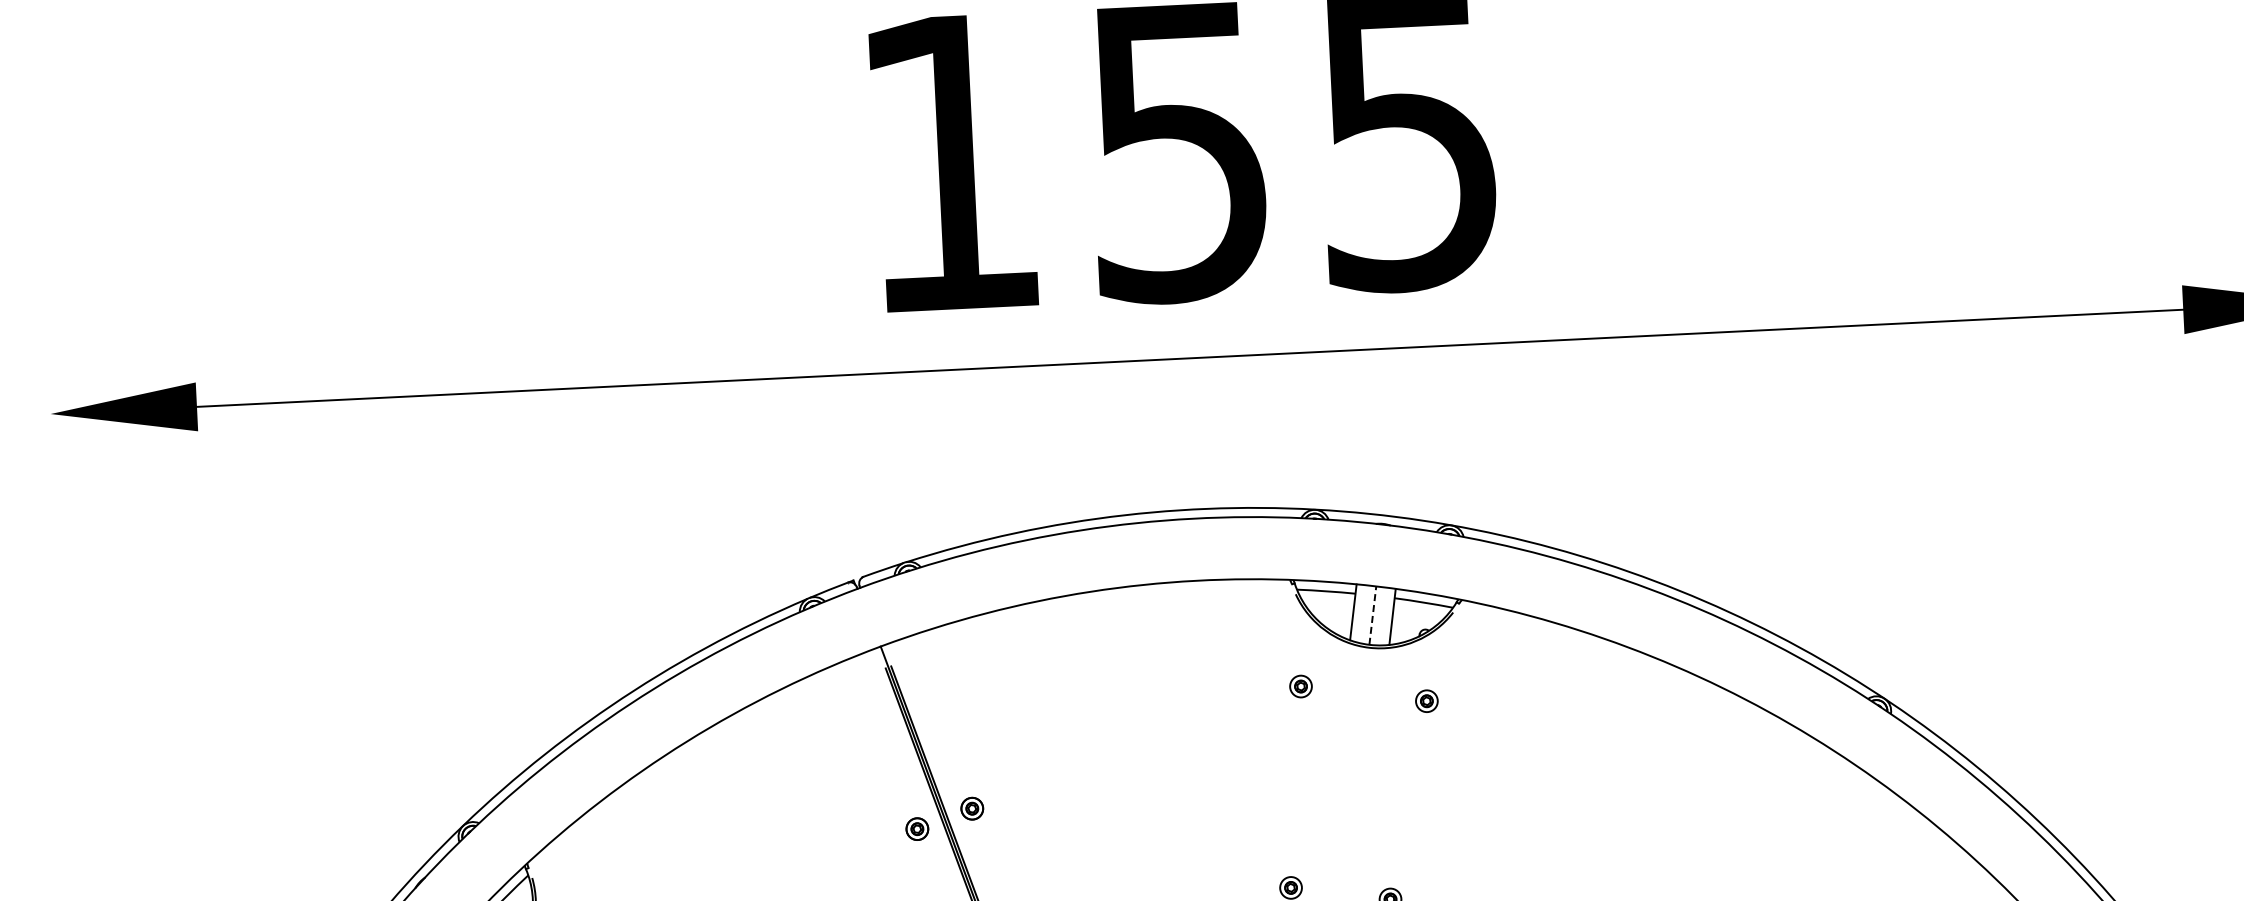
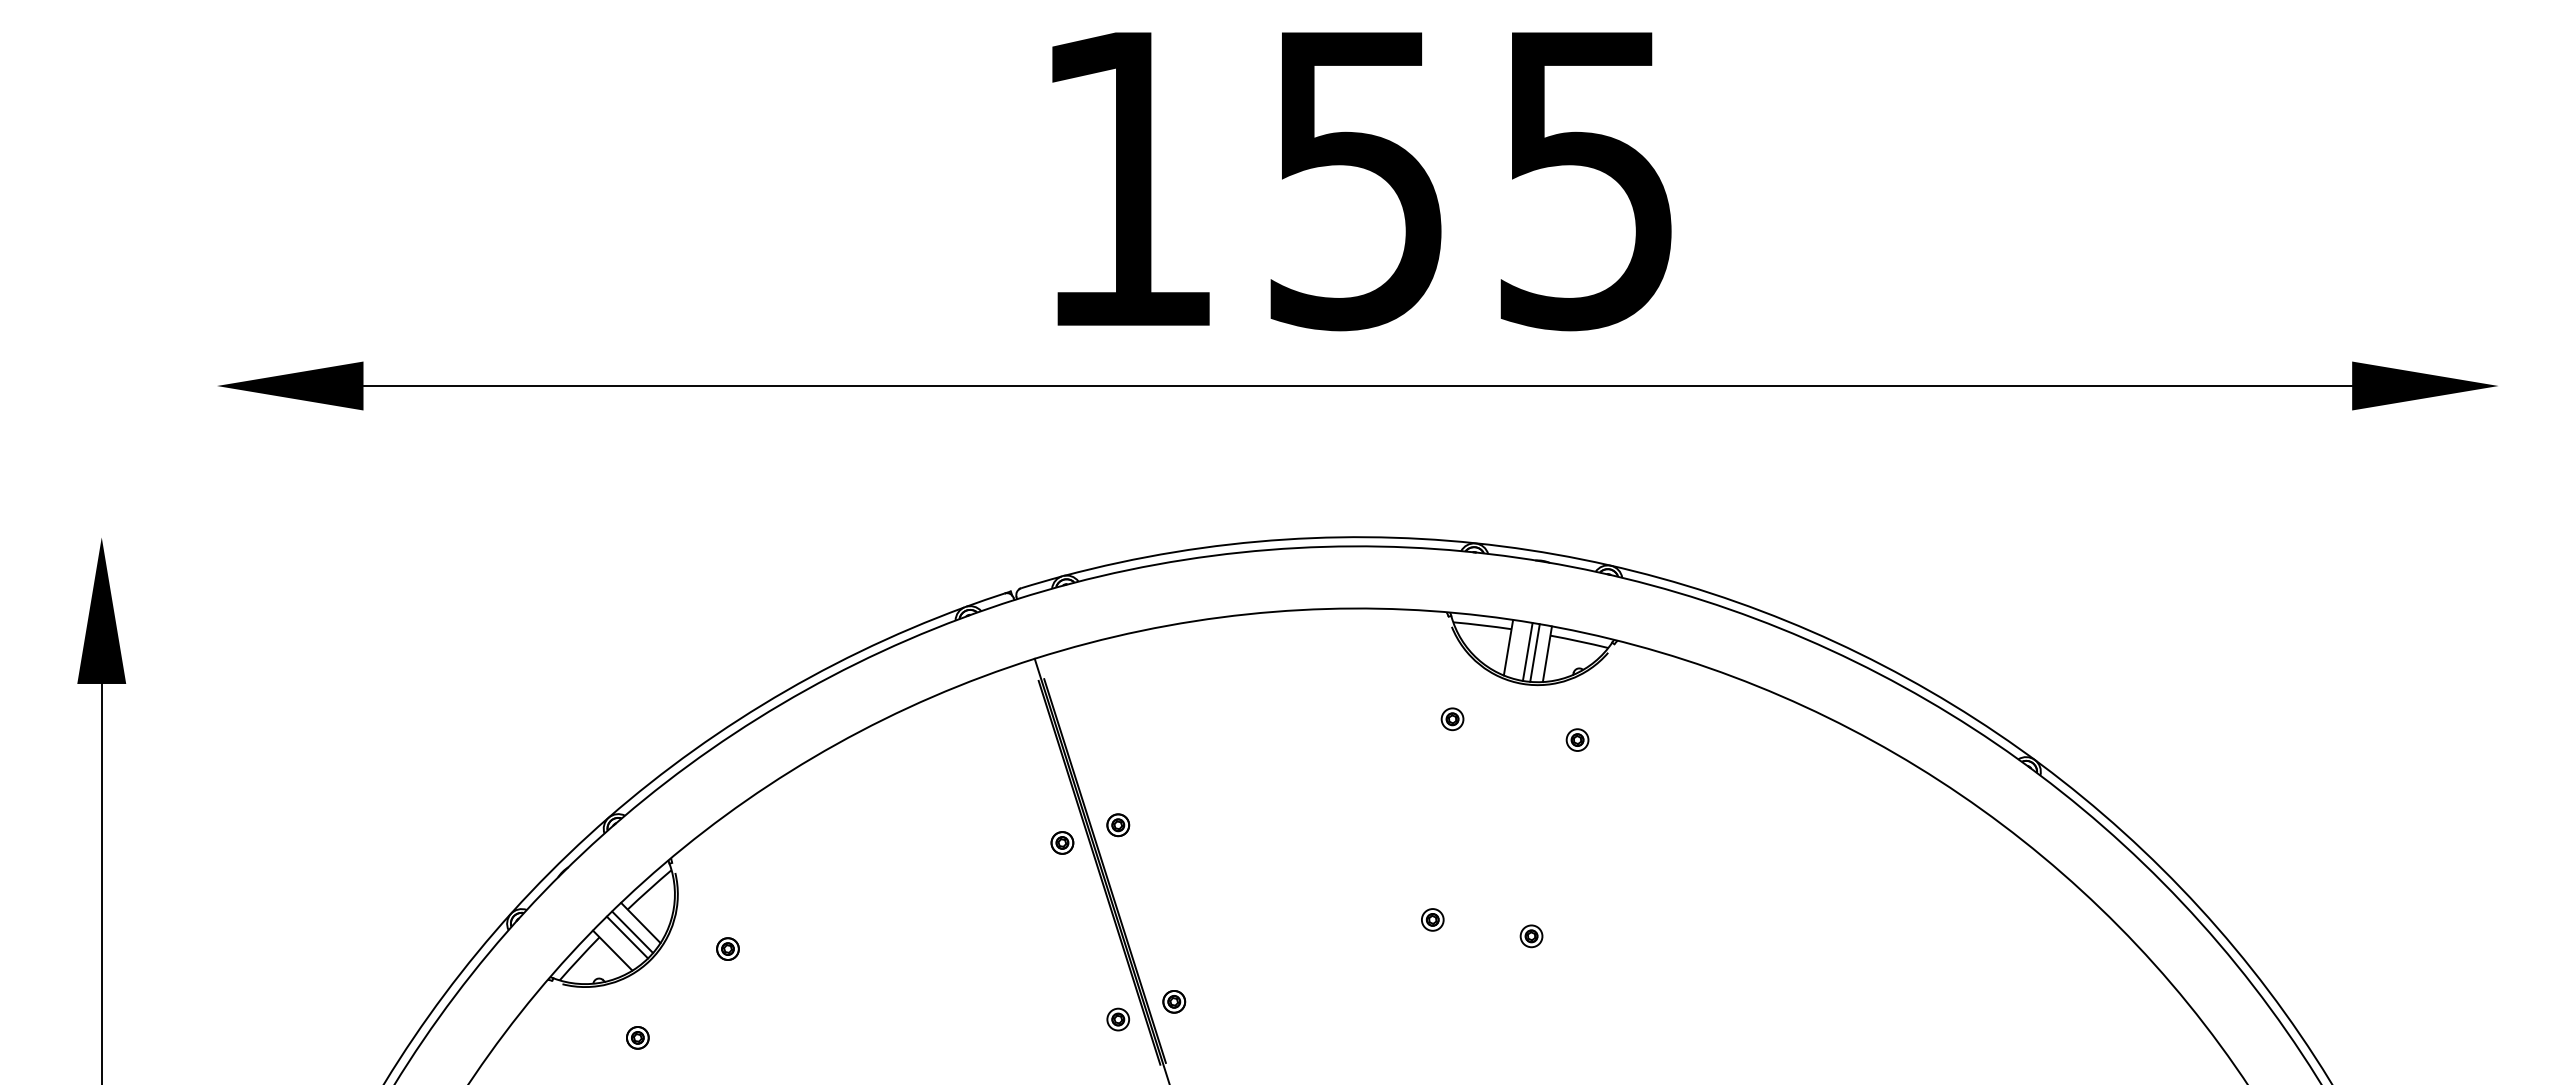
line: (1372, 615) -> (1527, 651), dashed -> solid
line: (1379, 615) -> (1534, 652), added

